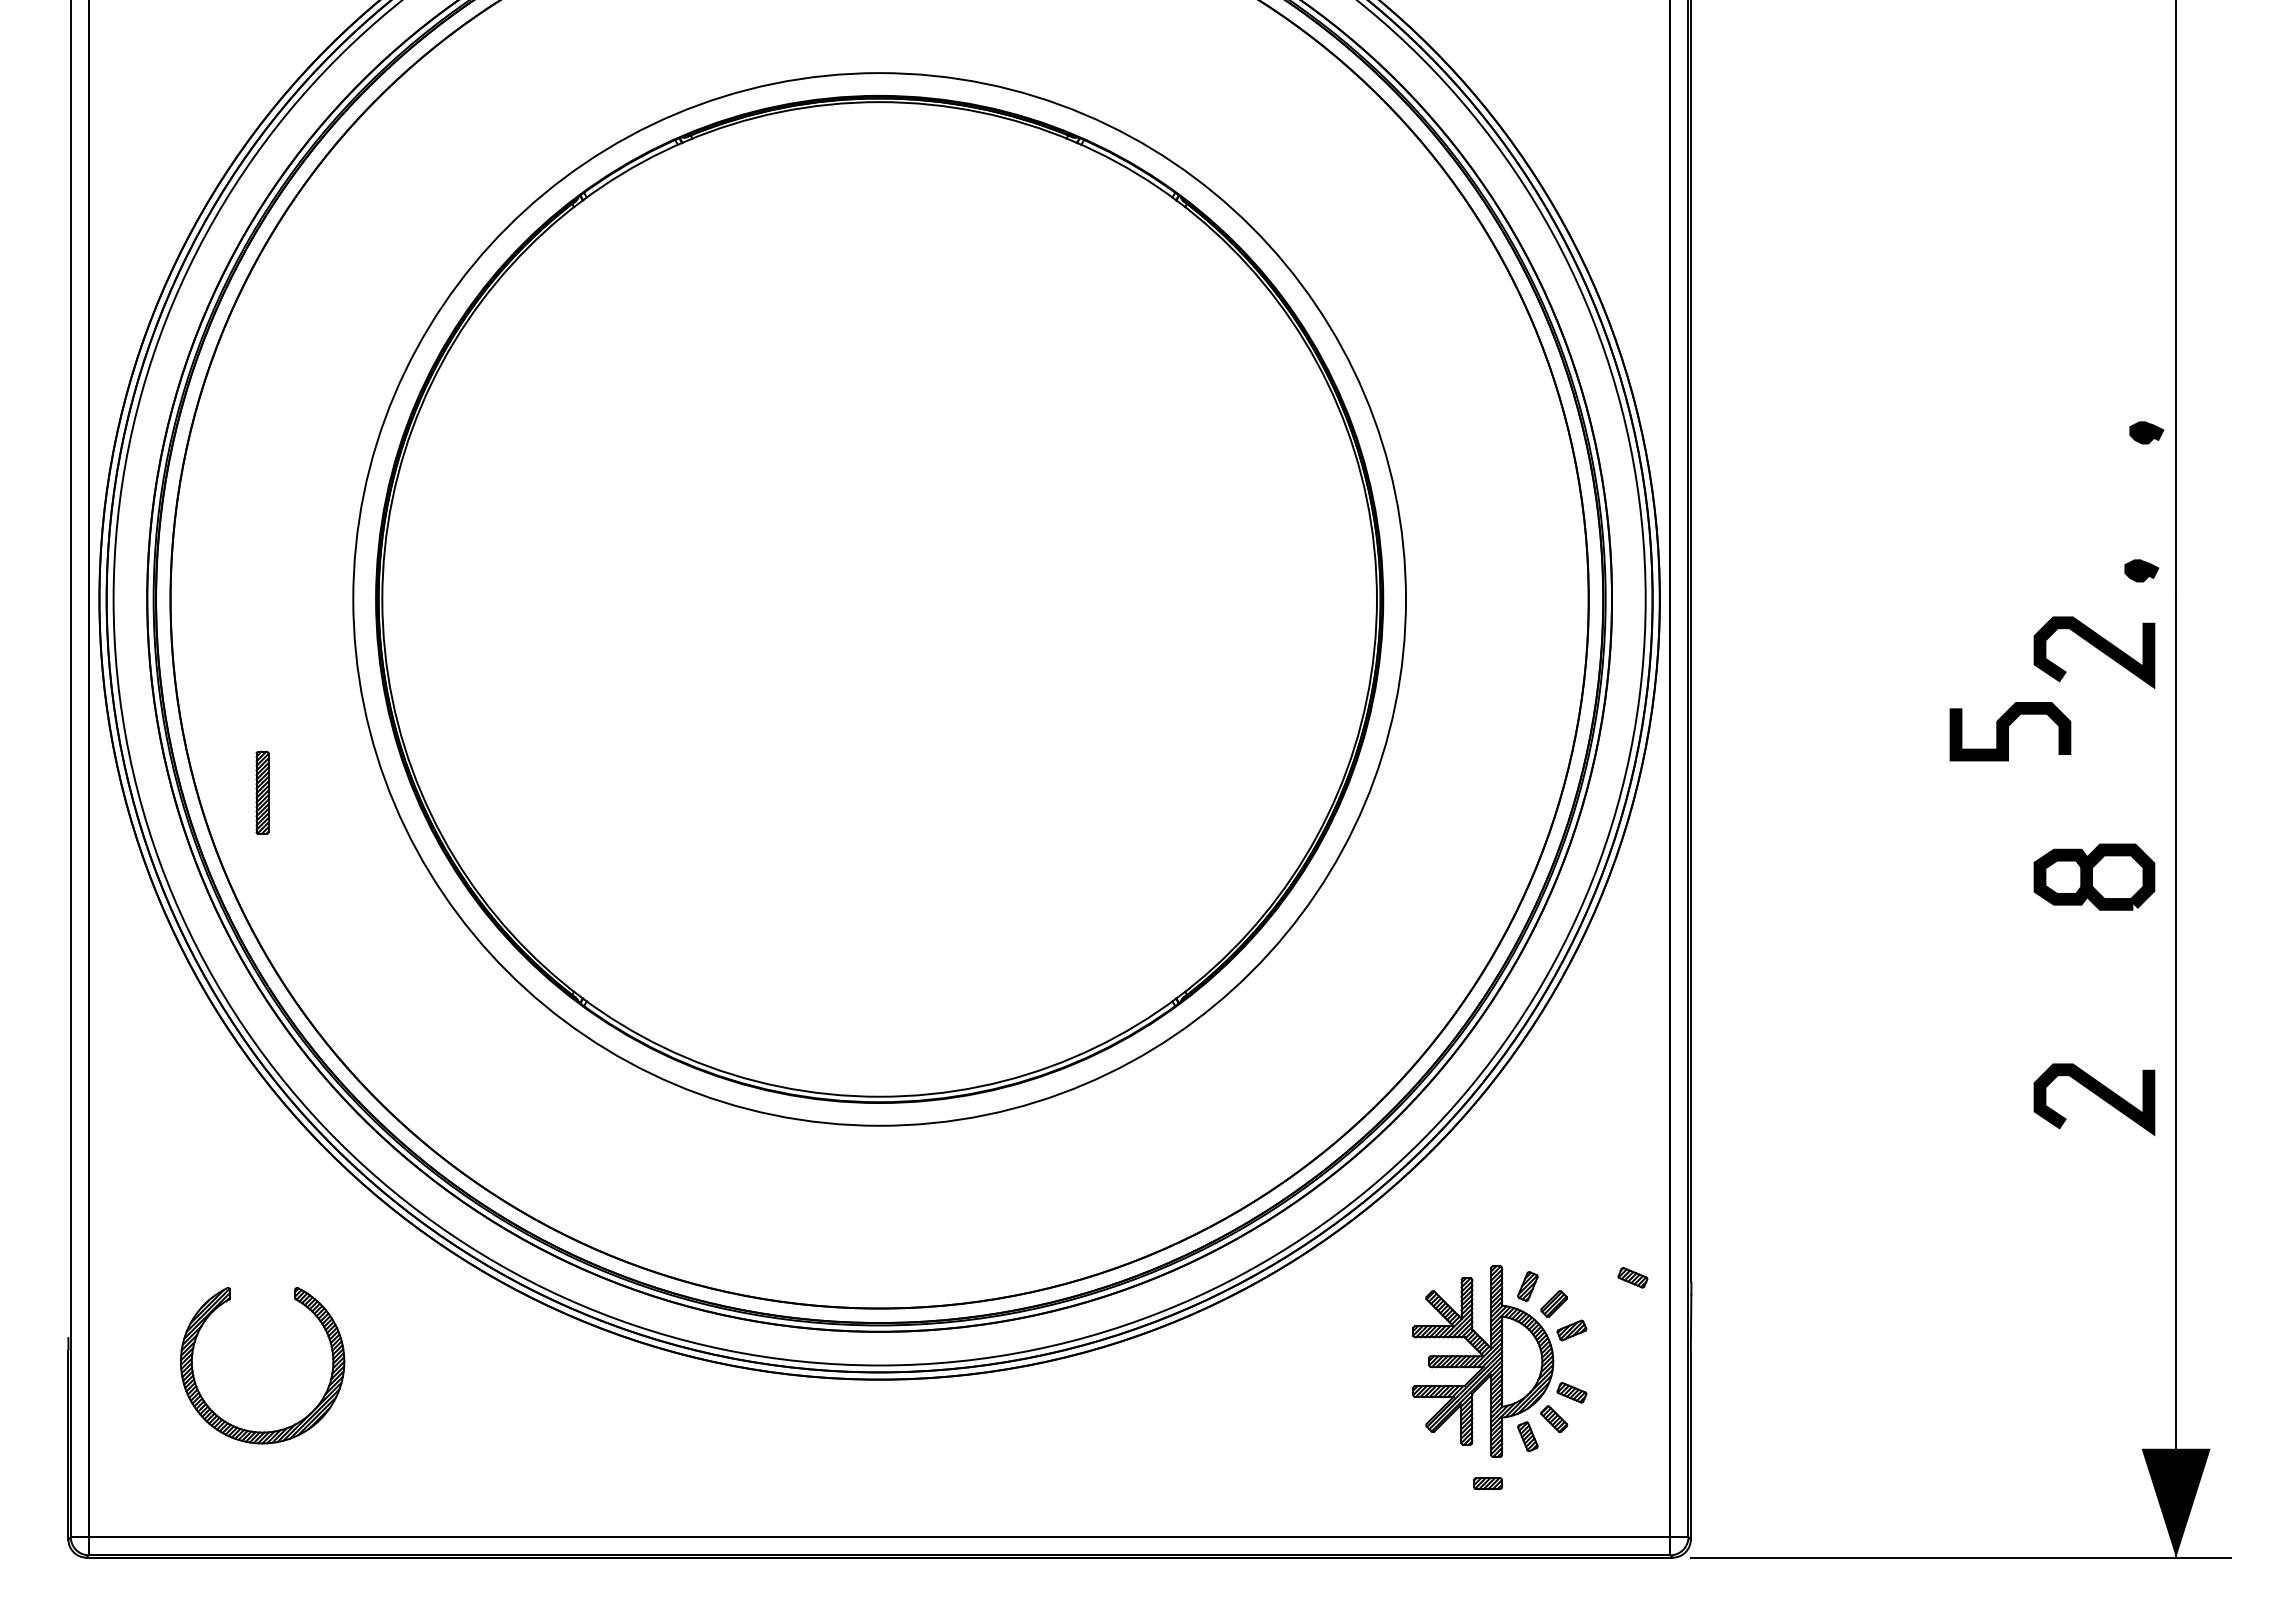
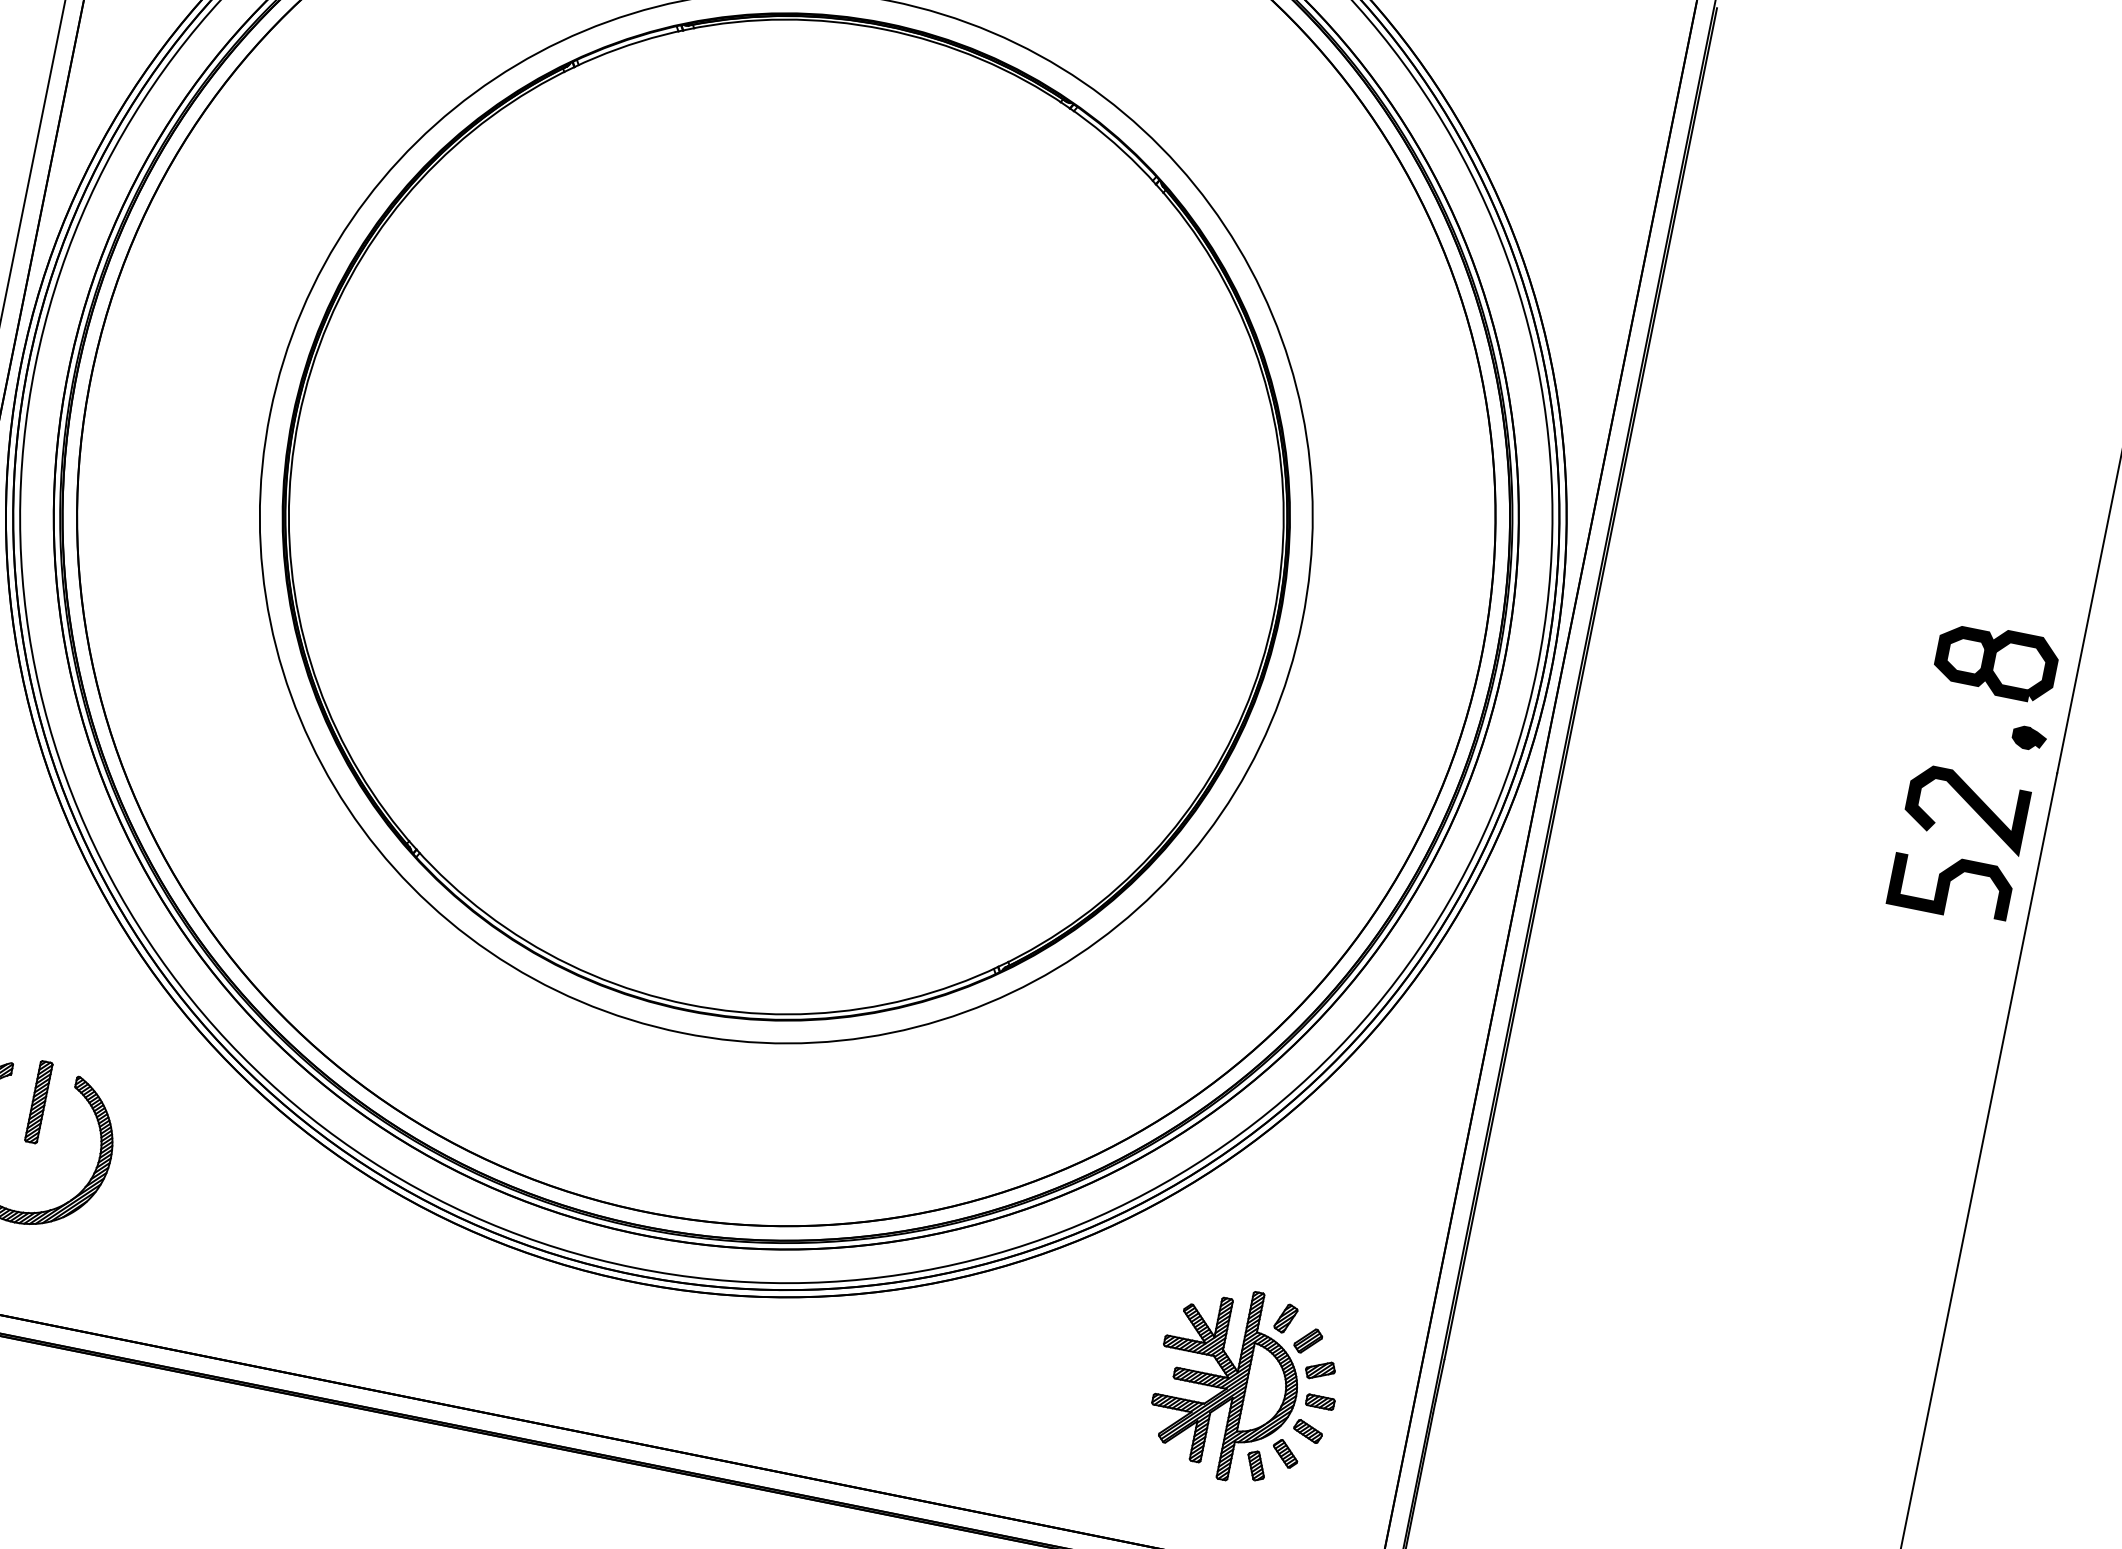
part: (2146, 432) -> (2061, 603), removed
curve: (2008, 731) -> (1949, 886), moved
part: (262, 792) -> (38, 1101), moved
part: (2094, 876) -> (1996, 661), moved
curve: (2096, 1095) -> (1881, 1243), removed
part: (1632, 1277) -> (1390, 1330), removed
part: (1487, 1483) -> (1319, 1401), moved

